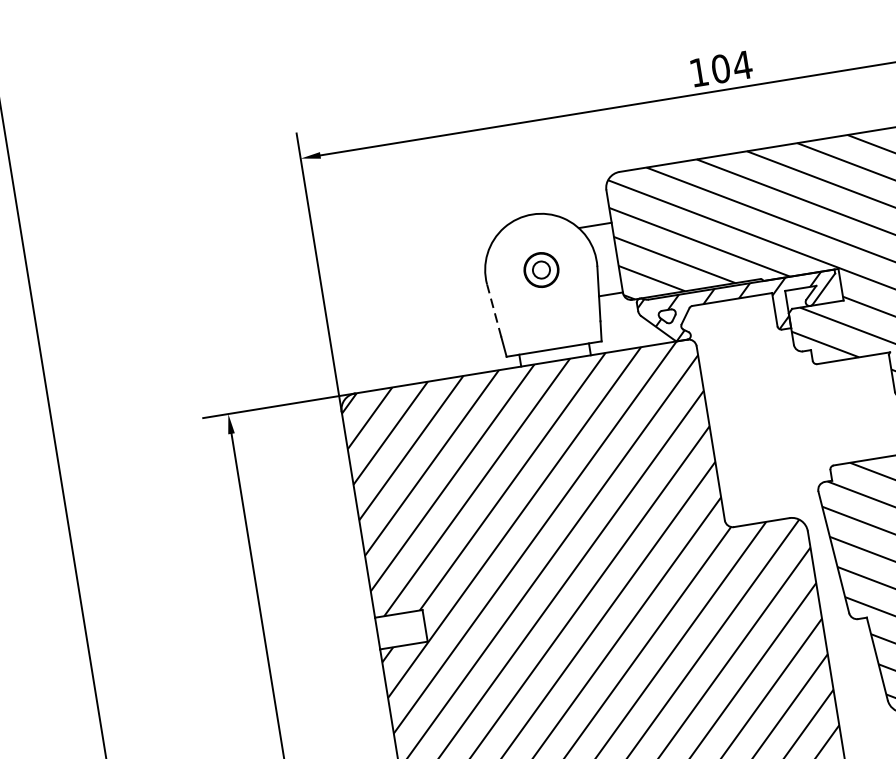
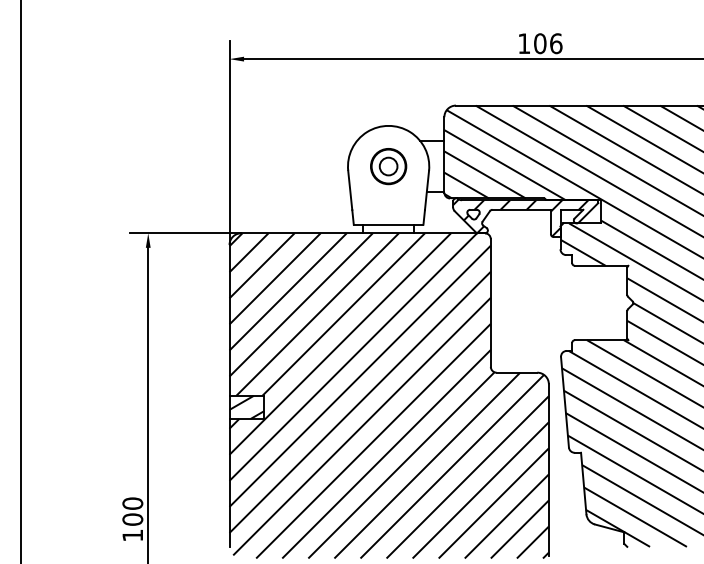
text: (741, 65) -> (555, 43), 104 -> 106
part: (541, 269) -> (388, 166), size x1.43
line: (494, 310) -> (350, 190), dashed -> solid
hatch: (400, 629) -> (246, 407), added

